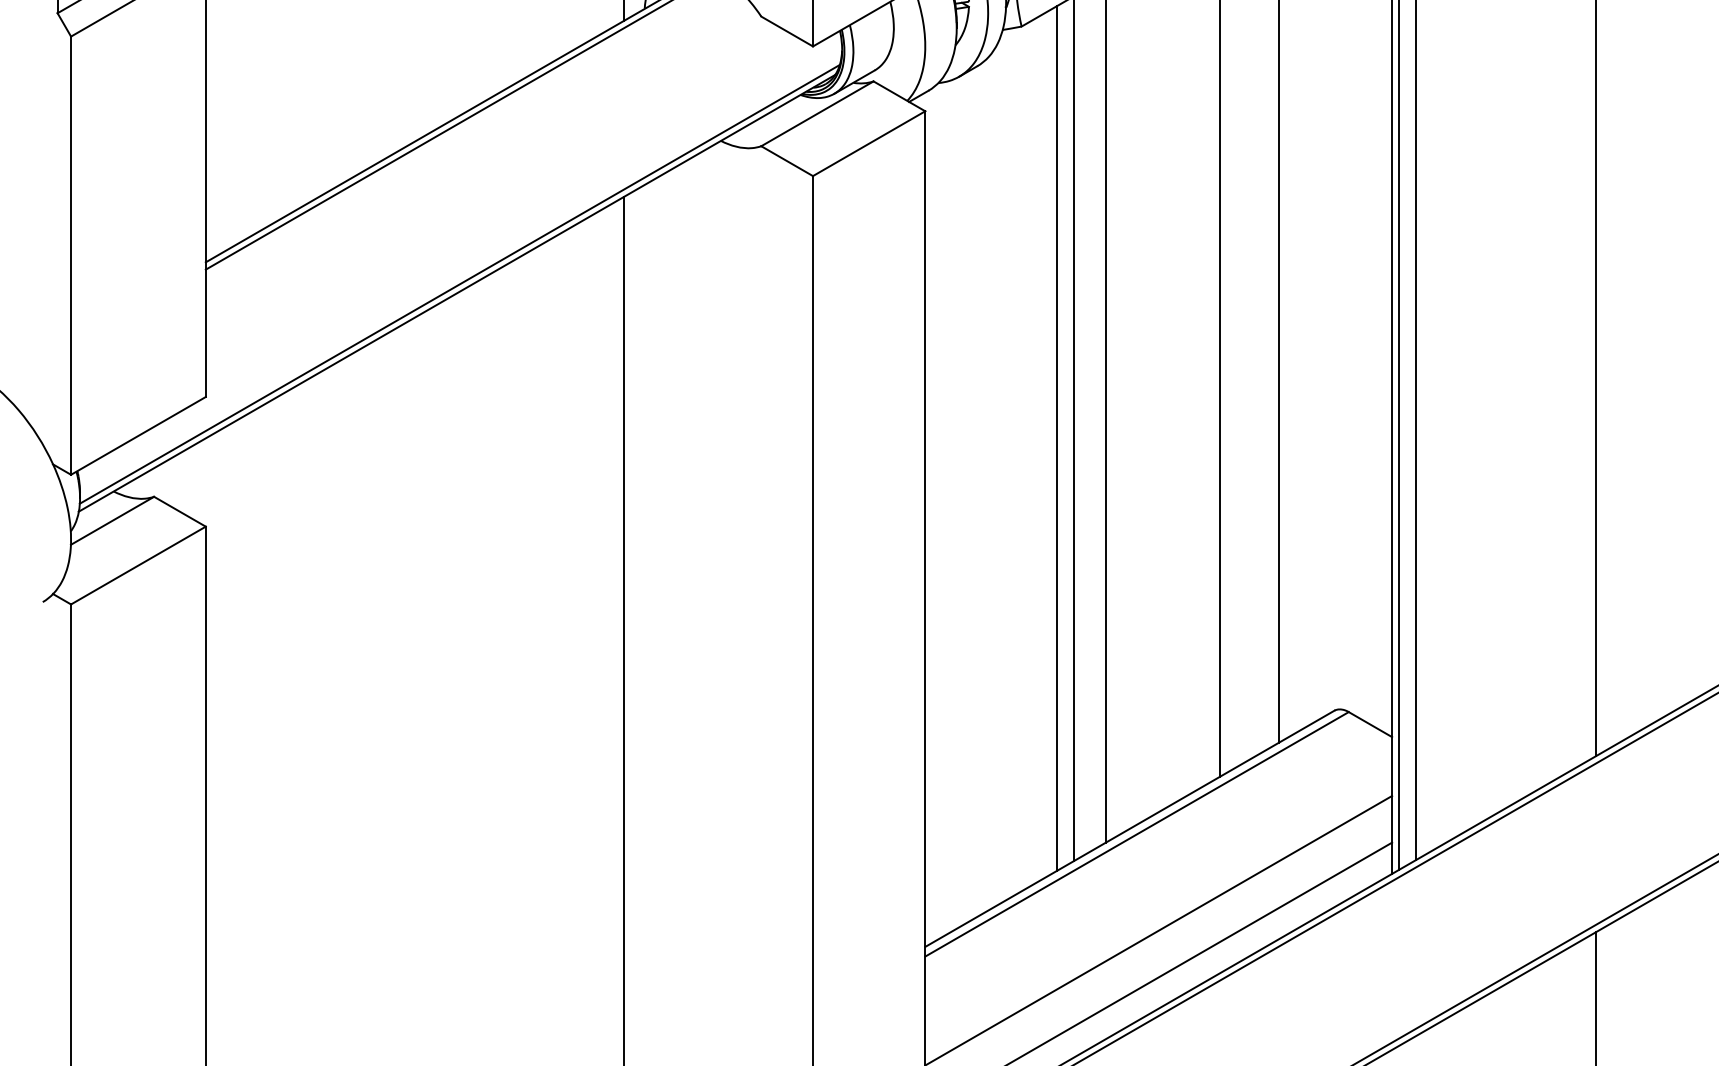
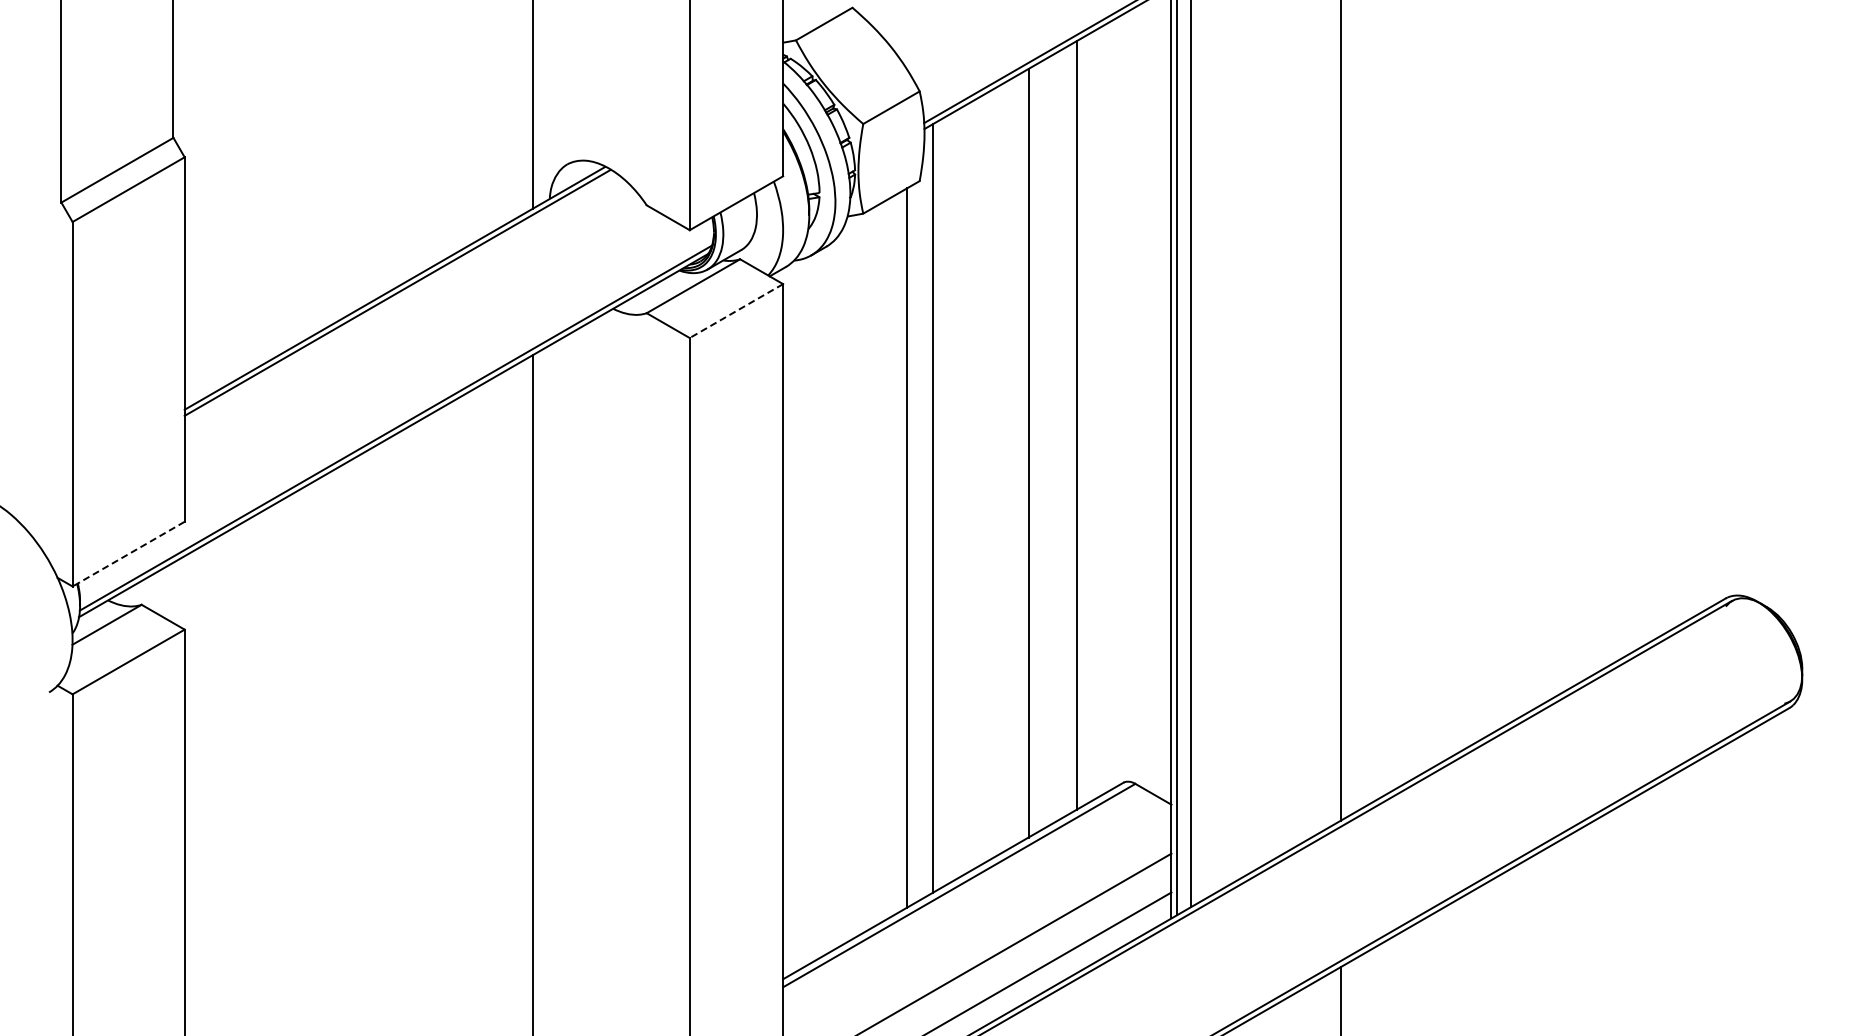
line: (869, 144) -> (736, 311), solid -> dashed
line: (138, 436) -> (128, 554), solid -> dashed
line: (1056, 438) -> (892, 556), removed

